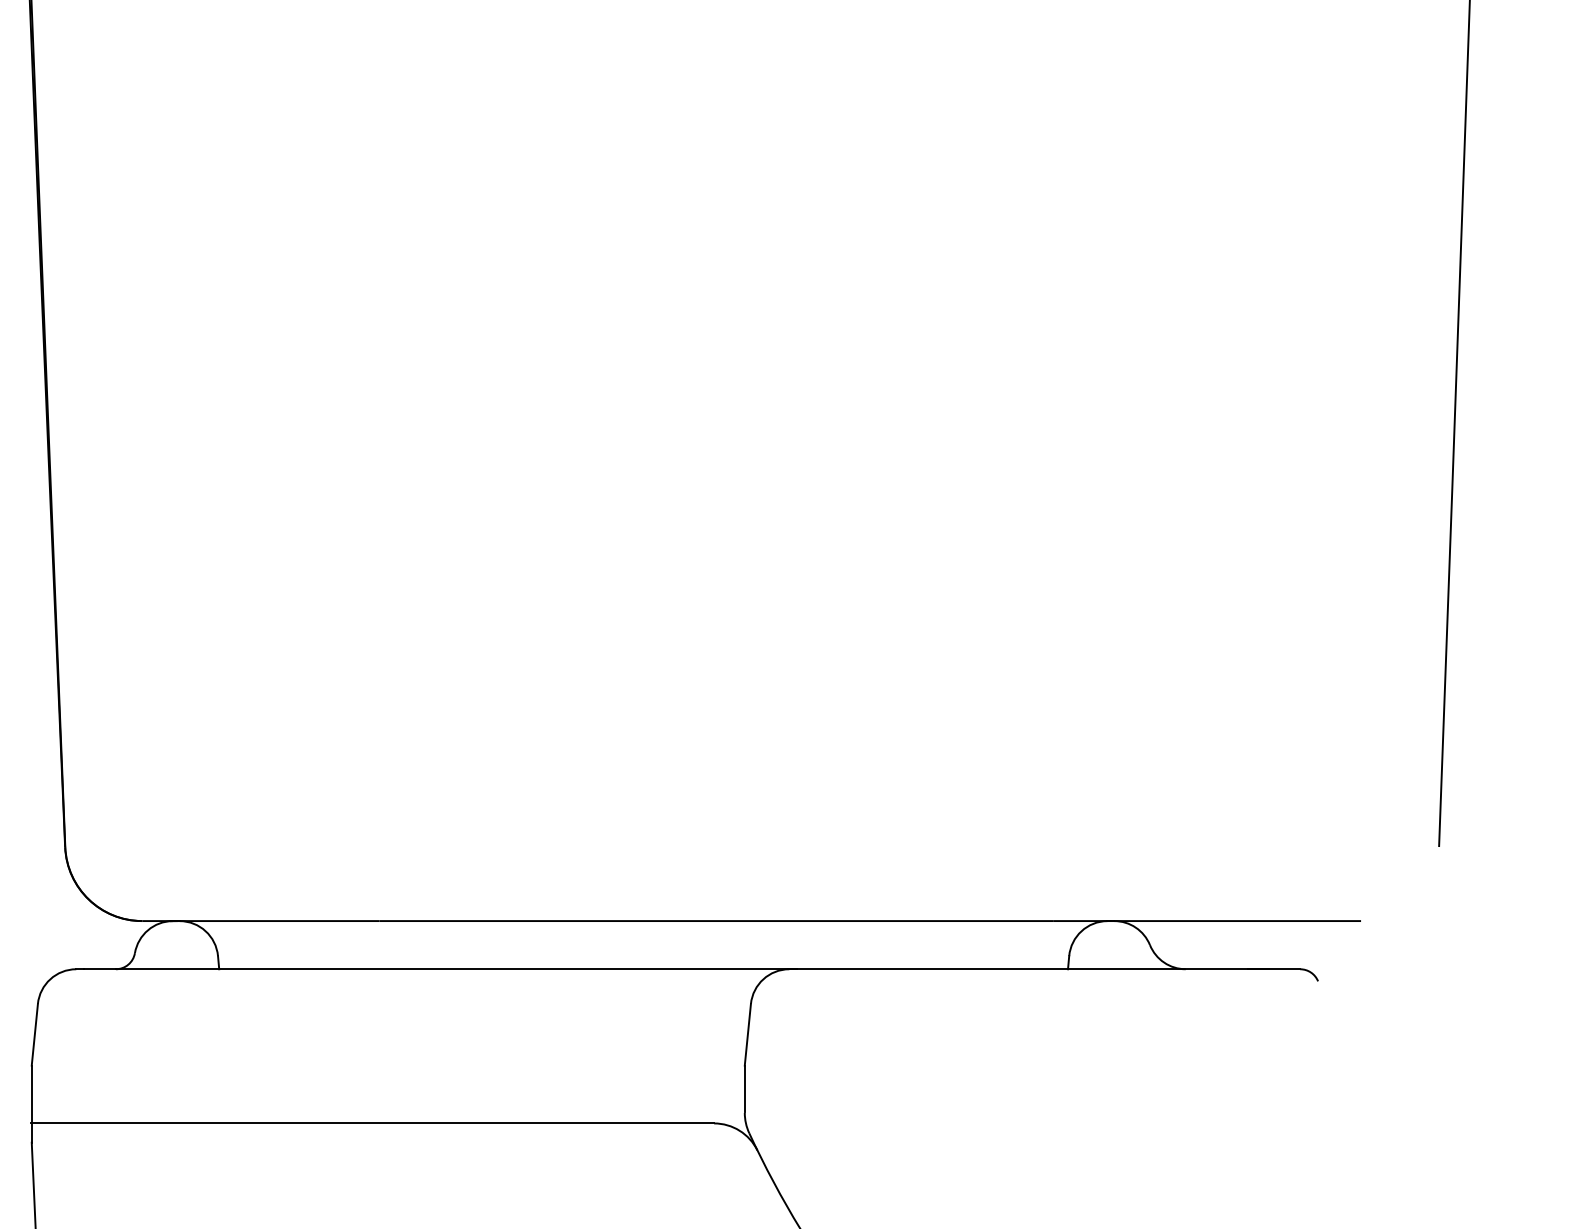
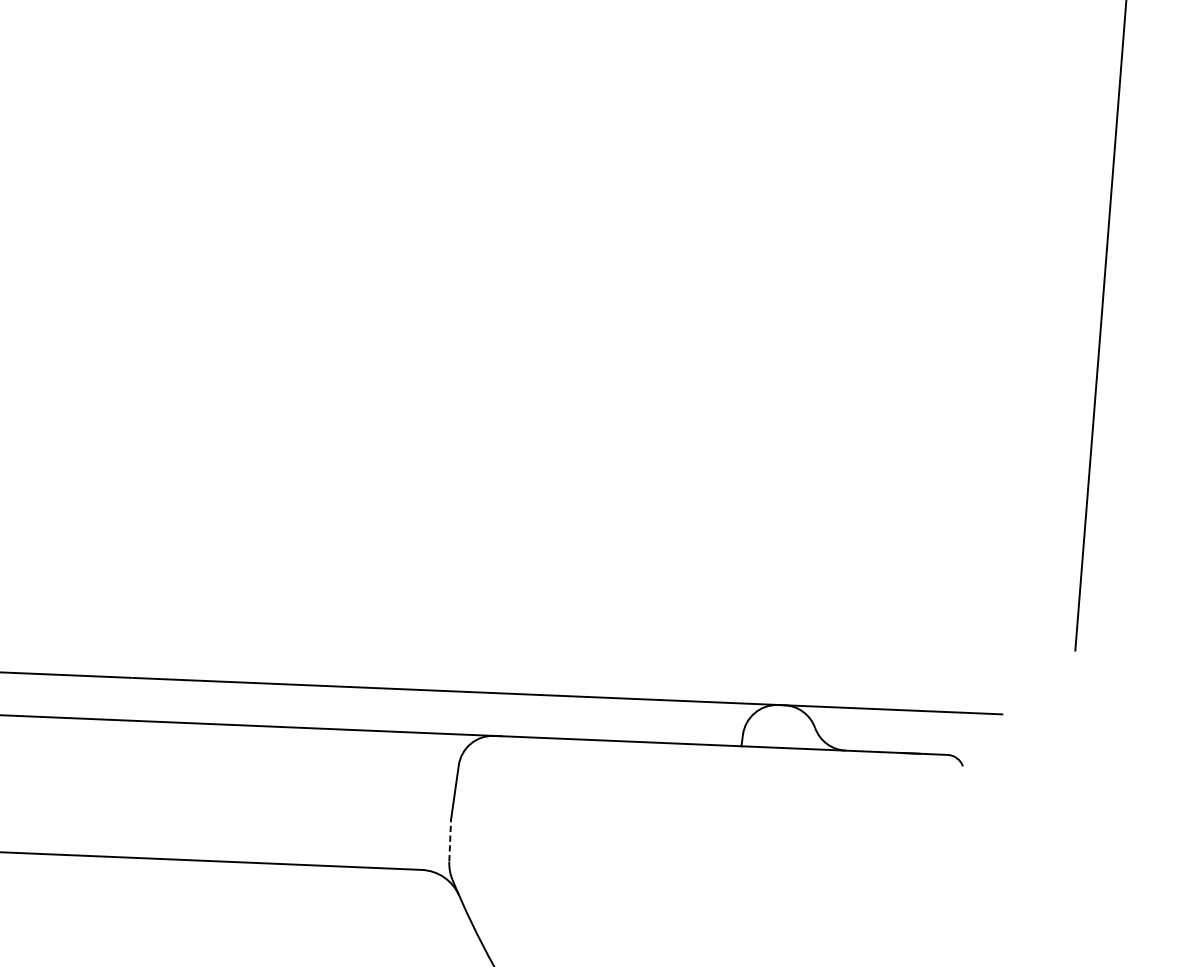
line: (744, 1088) -> (449, 840), solid -> dashed

